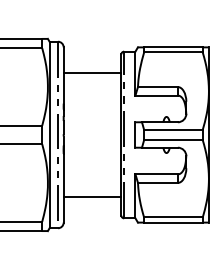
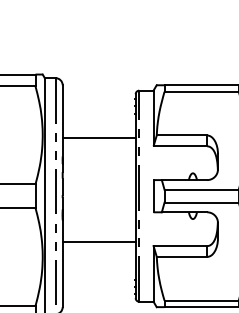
line: (92, 72) -> (99, 137), moved
line: (92, 197) -> (99, 242), moved

